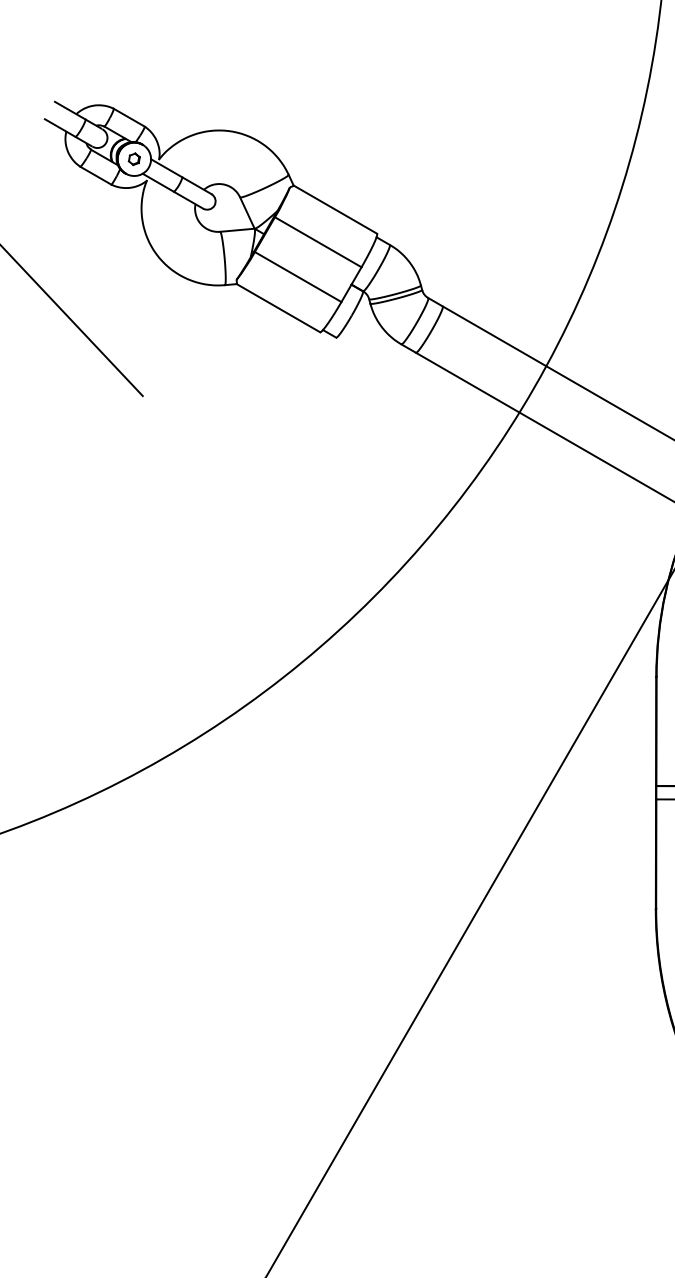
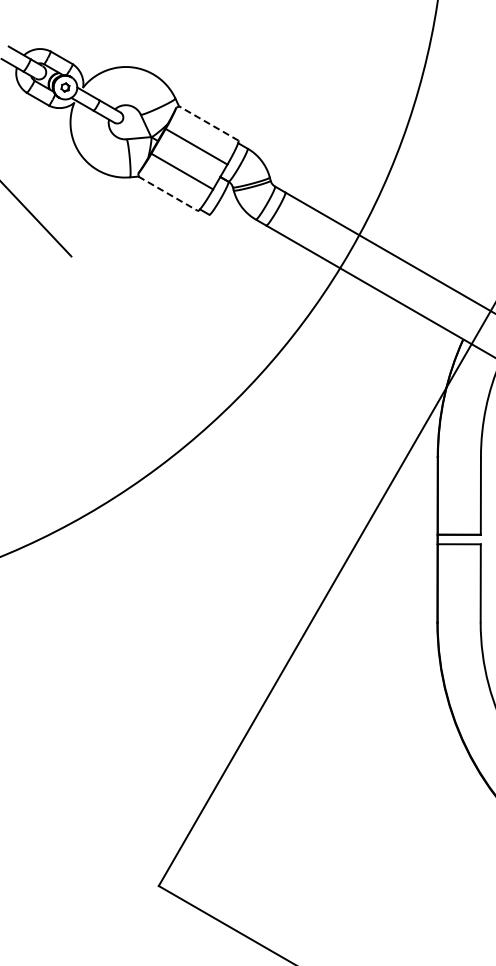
line: (334, 209) -> (208, 123), solid -> dashed
line: (278, 309) -> (168, 194), solid -> dashed

